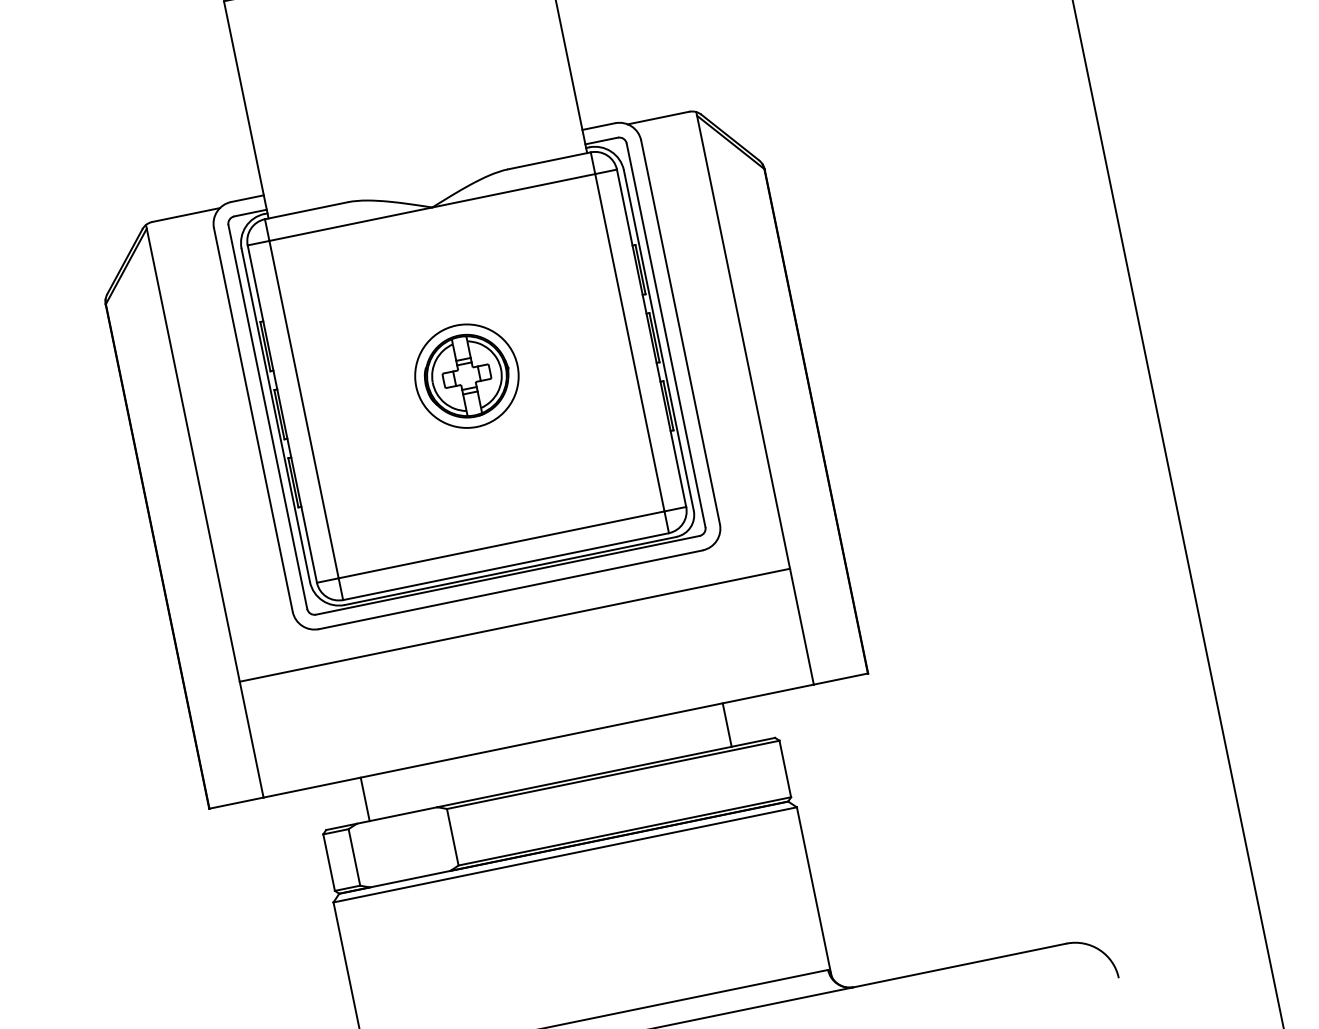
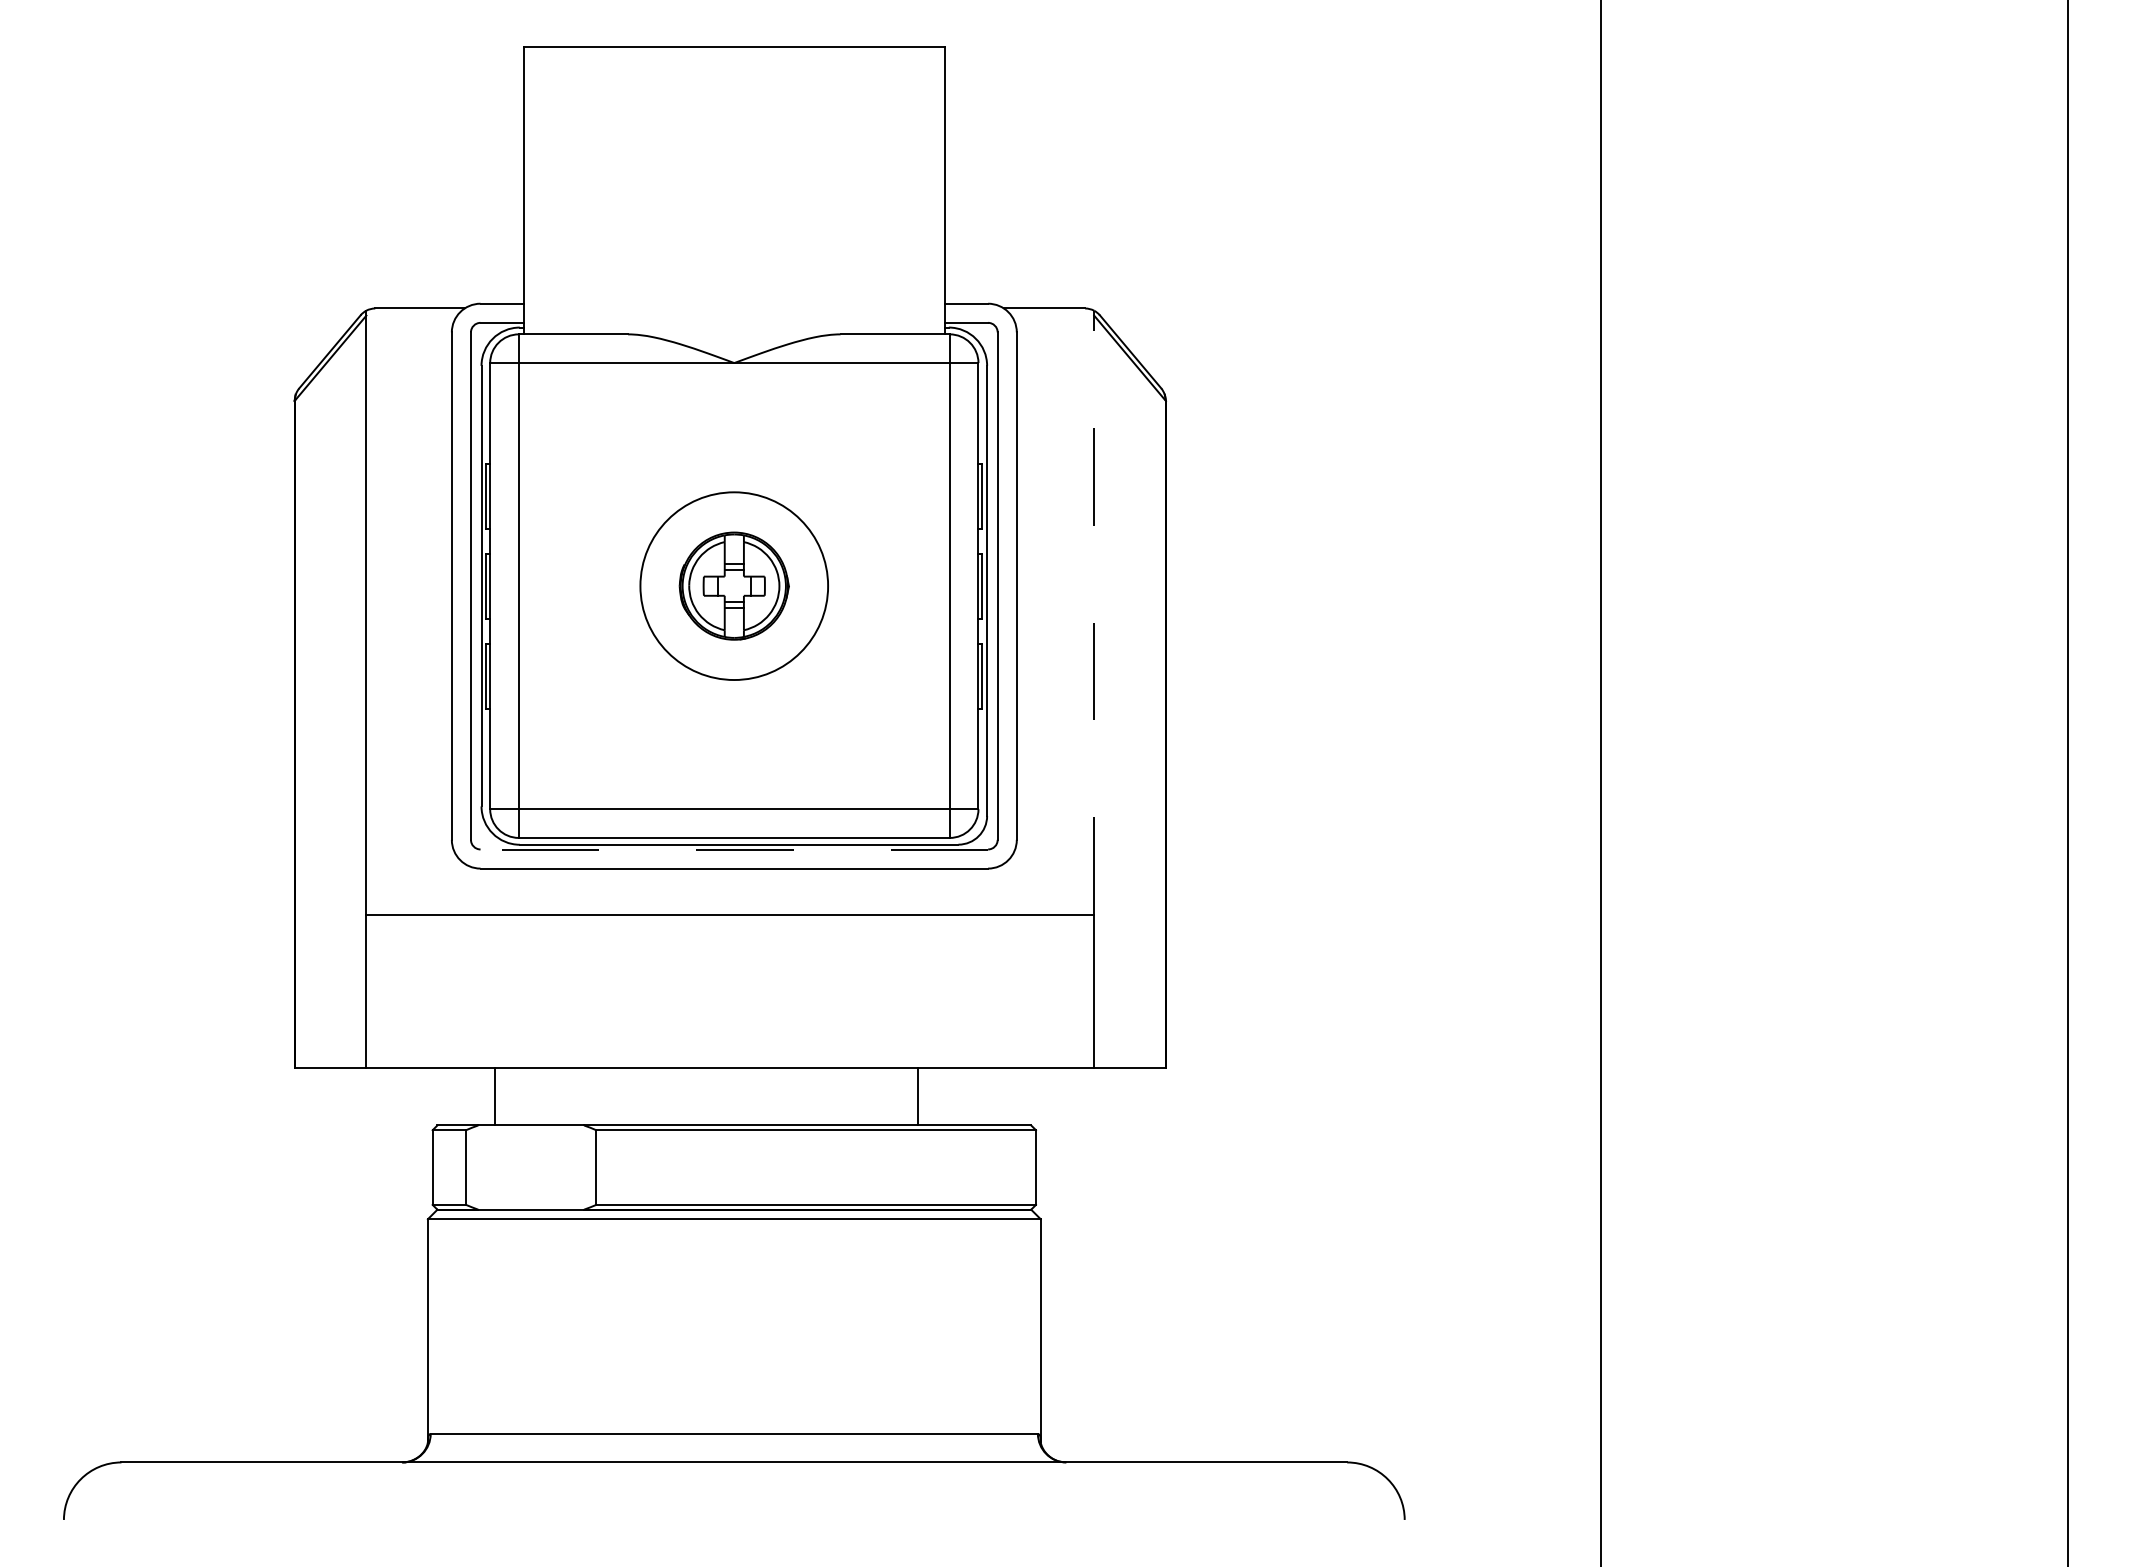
line: (743, 340) -> (1094, 612), solid -> dashed
circle: (467, 376) -> (734, 586), size x1.4
line: (507, 575) -> (734, 849), solid -> dashed
line: (727, 724) -> (917, 1096), moved

